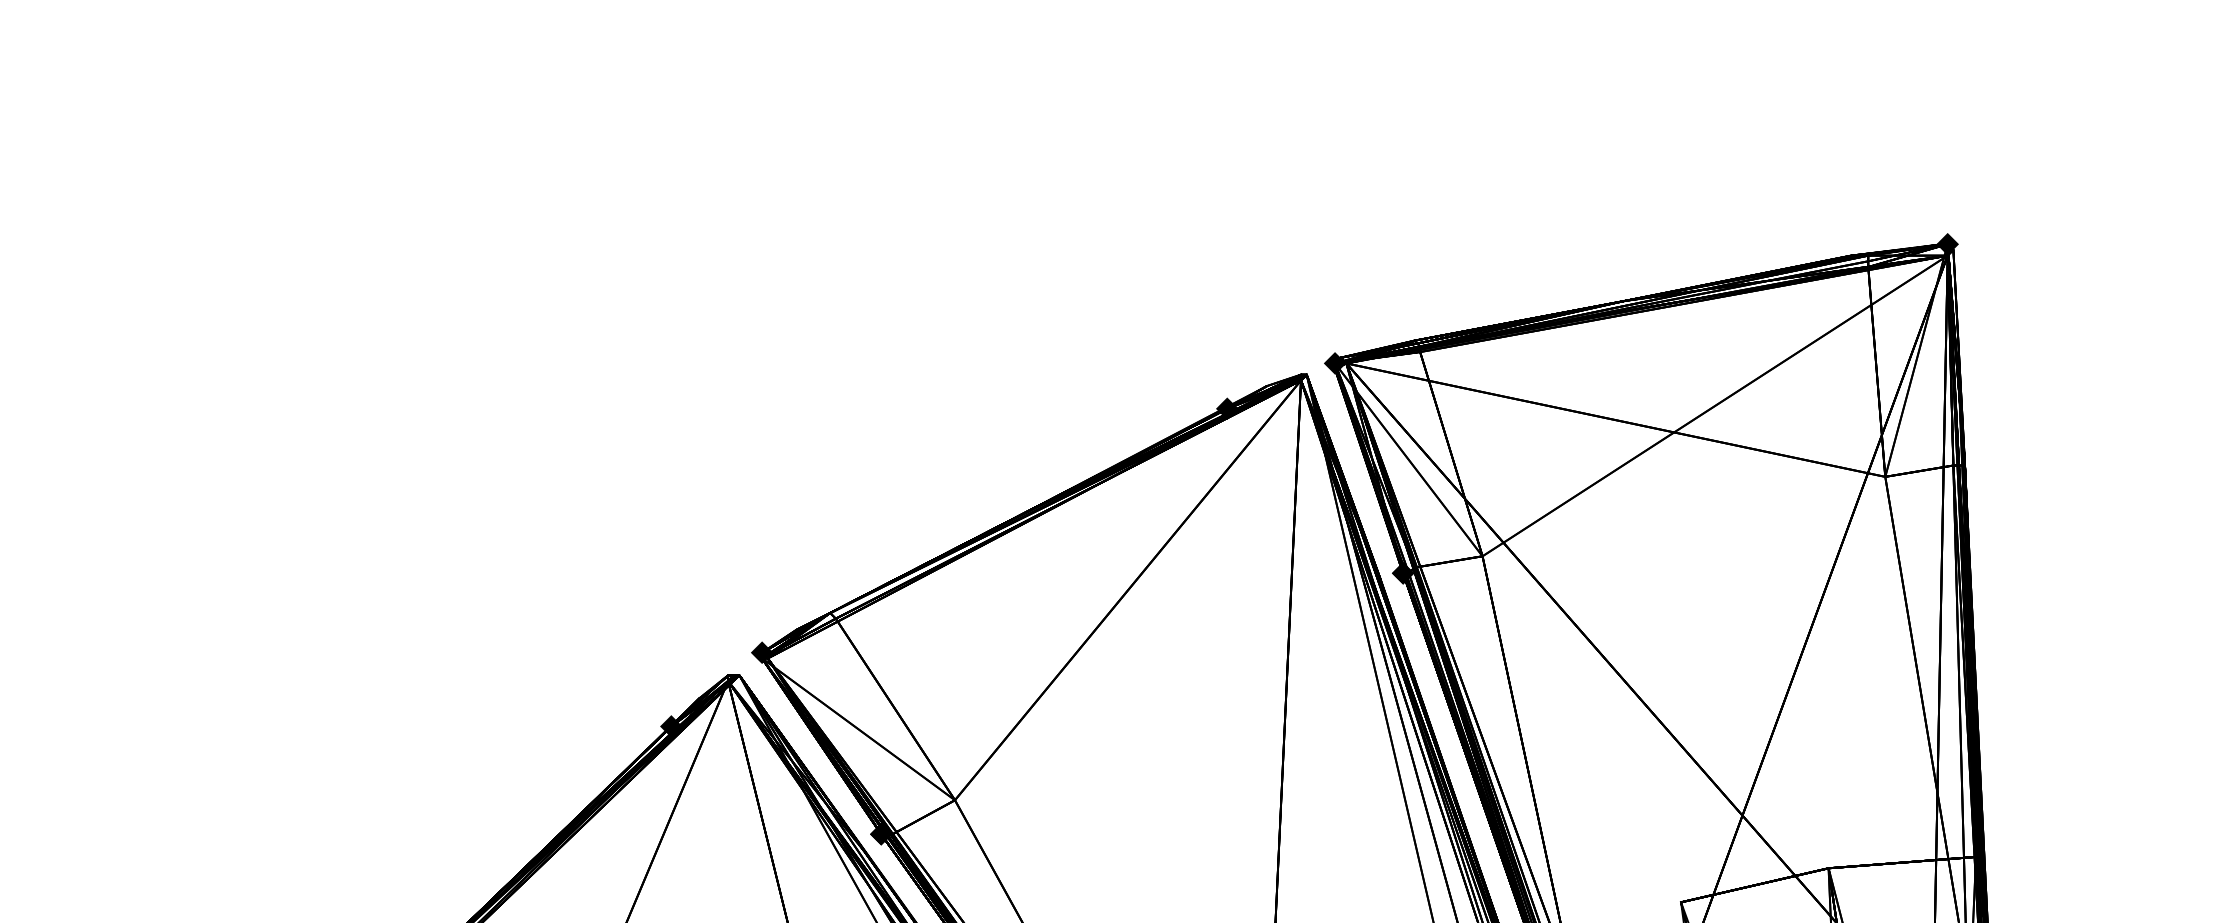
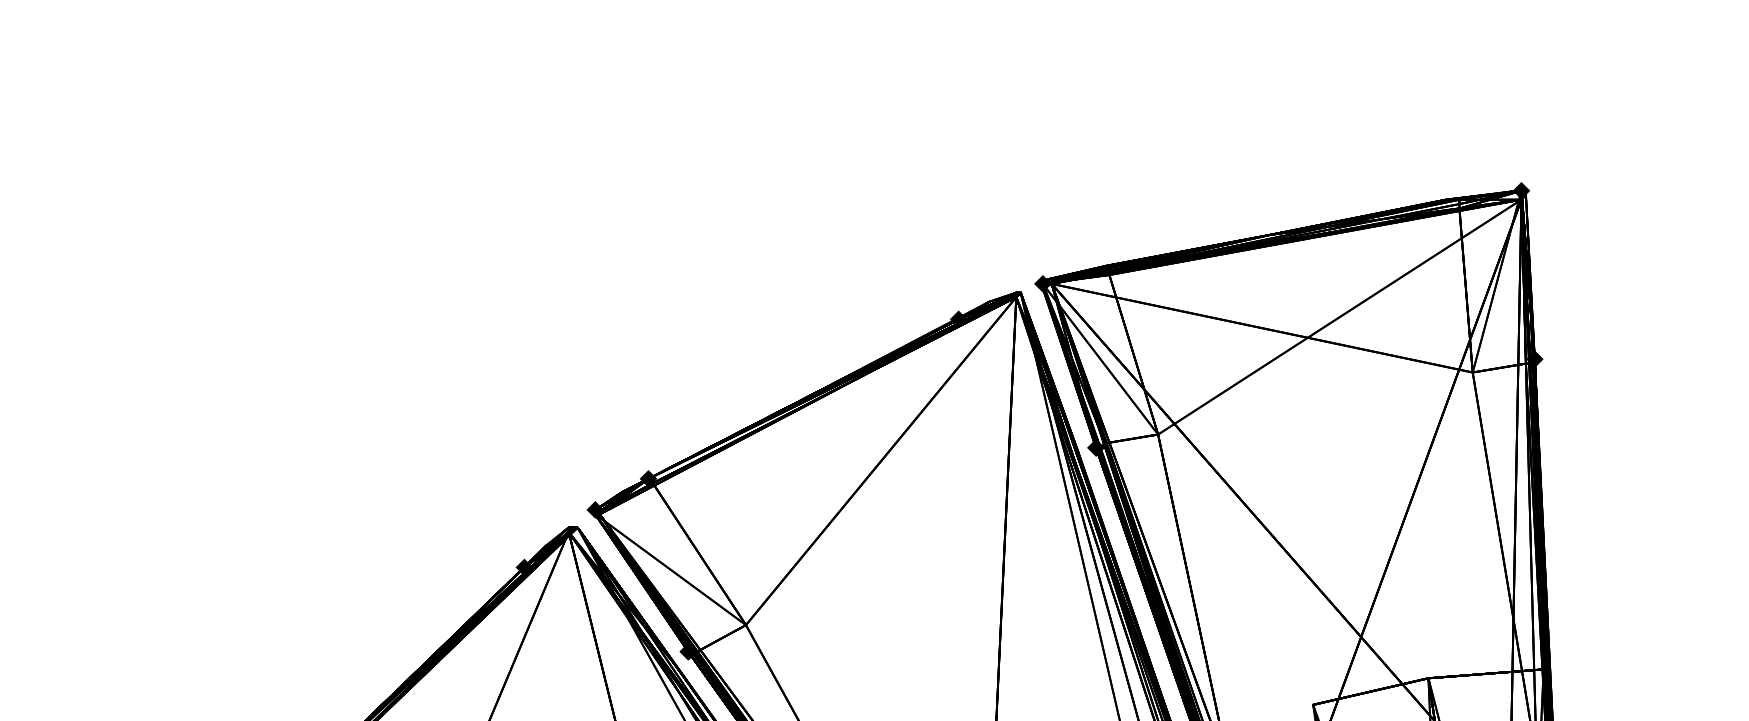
fill: (1964, 460) -> (1534, 359), added
fill: (830, 612) -> (648, 478), added

